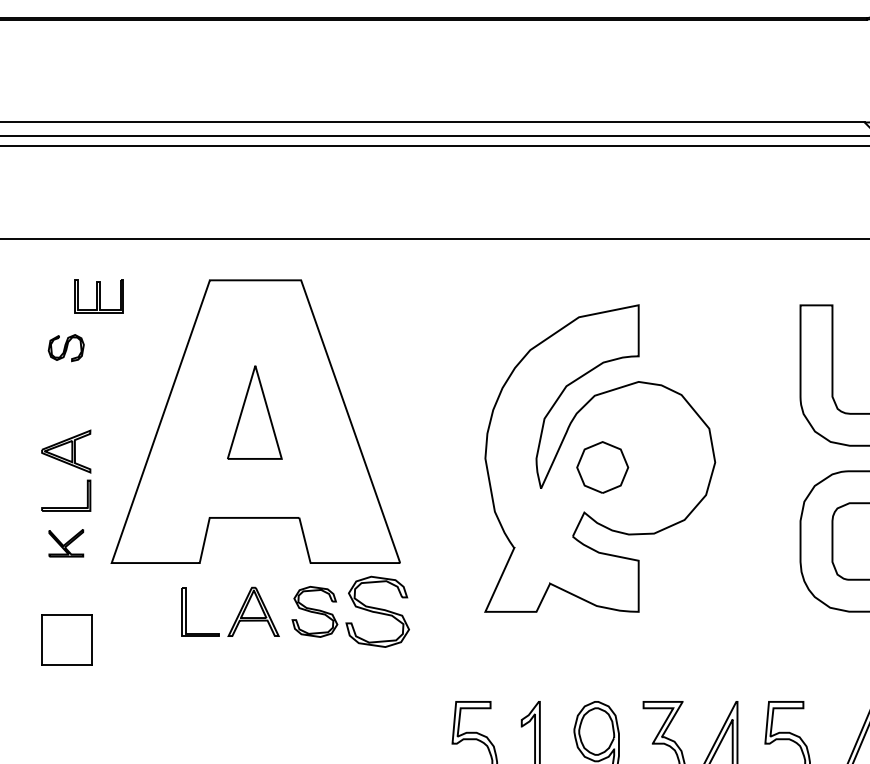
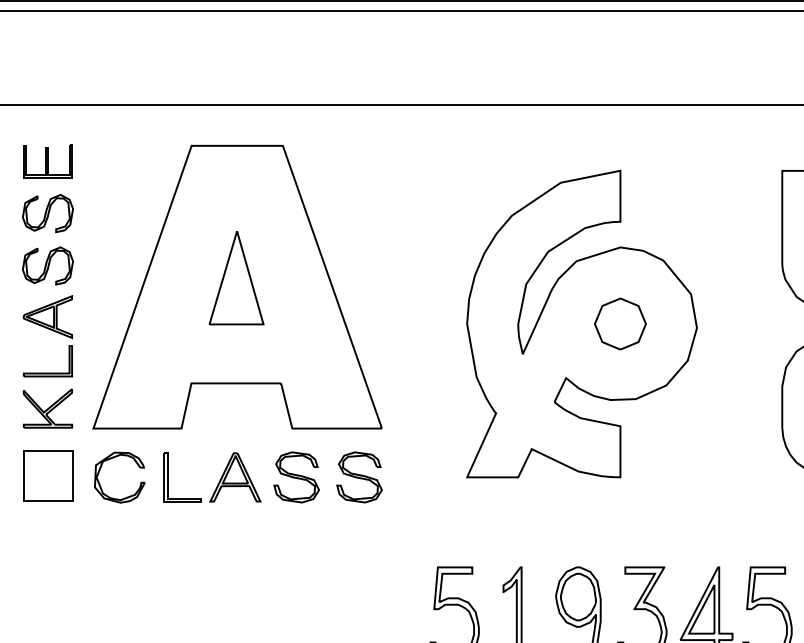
part: (98, 296) -> (47, 162), moved
part: (66, 347) -> (48, 213), size x1.43
part: (66, 400) -> (48, 266), added
part: (602, 467) -> (620, 324), moved
part: (66, 543) -> (48, 409), size x1.43
part: (377, 611) -> (359, 477), size x0.71
part: (118, 617) -> (100, 483), added
part: (66, 639) -> (48, 476), moved

